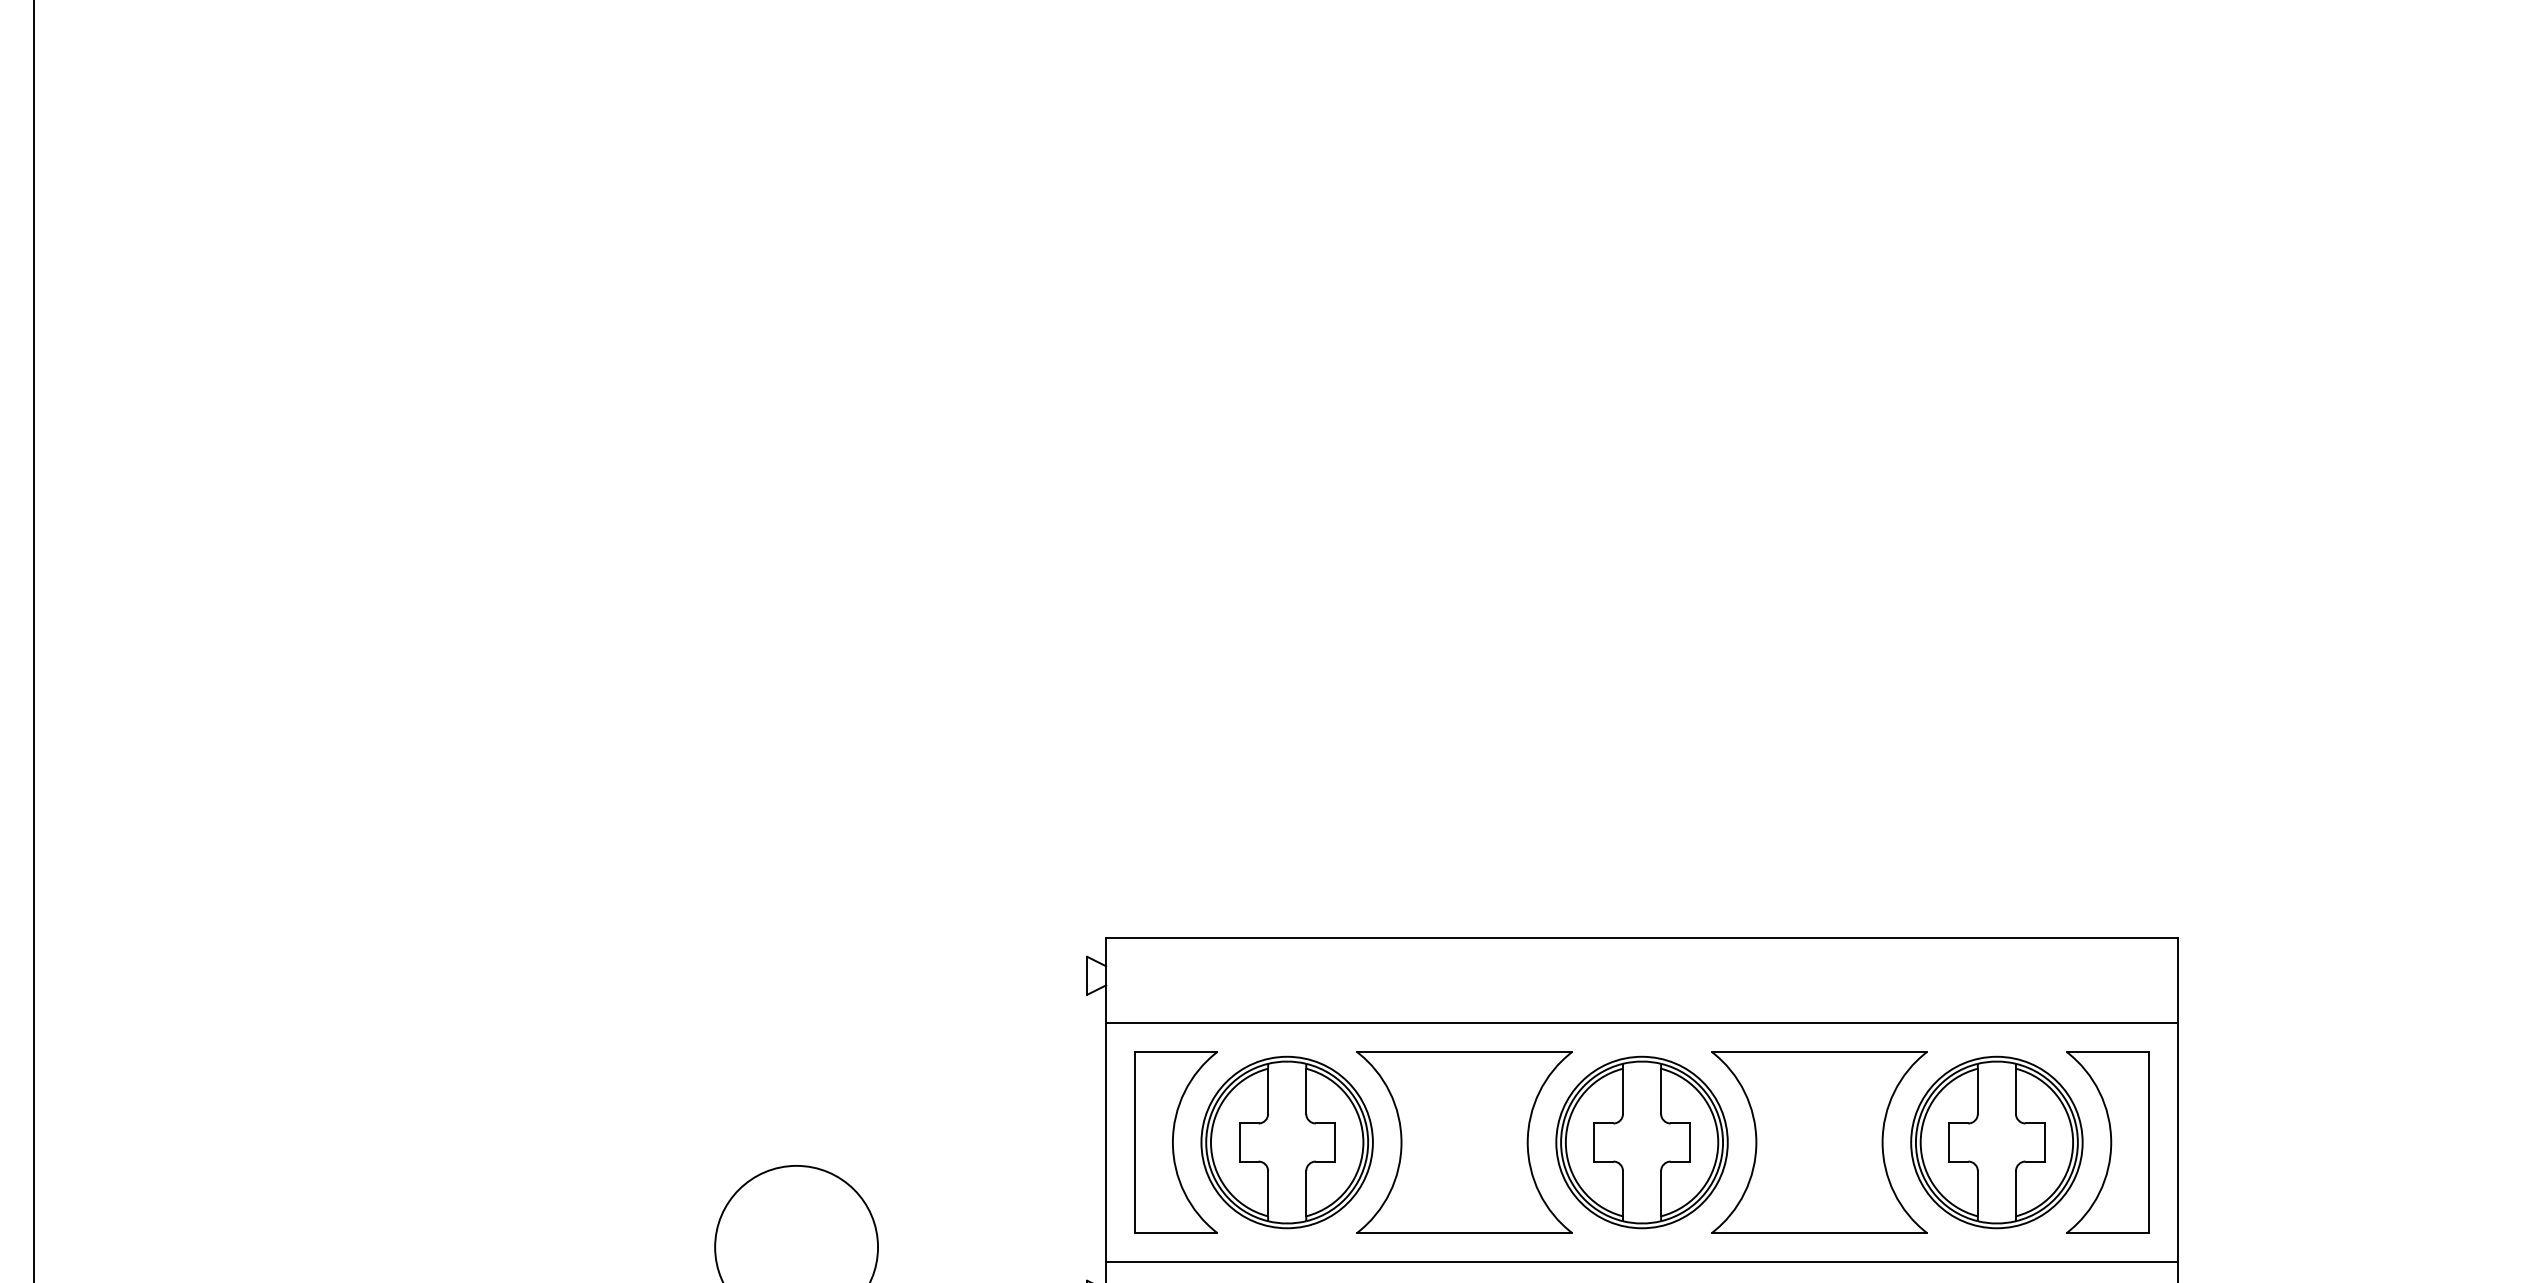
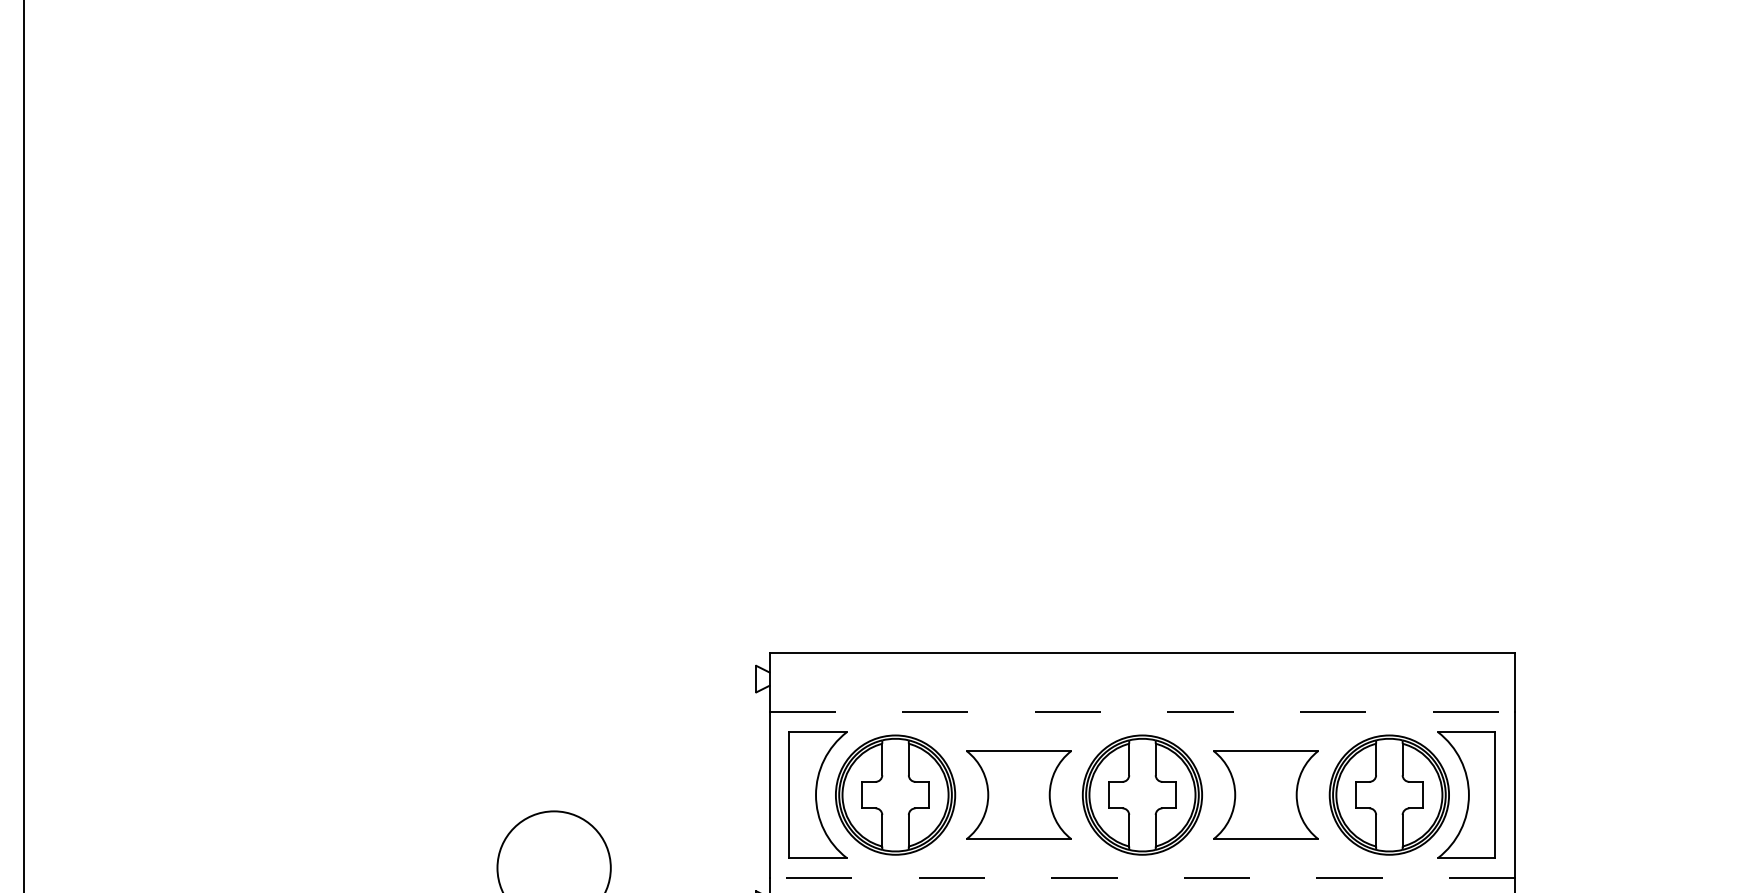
line: (1642, 1023) -> (1142, 712), solid -> dashed
part: (1463, 1141) -> (1018, 794), size x0.7
part: (1818, 1141) -> (1265, 794), size x0.7
line: (1642, 1262) -> (1142, 878), solid -> dashed

